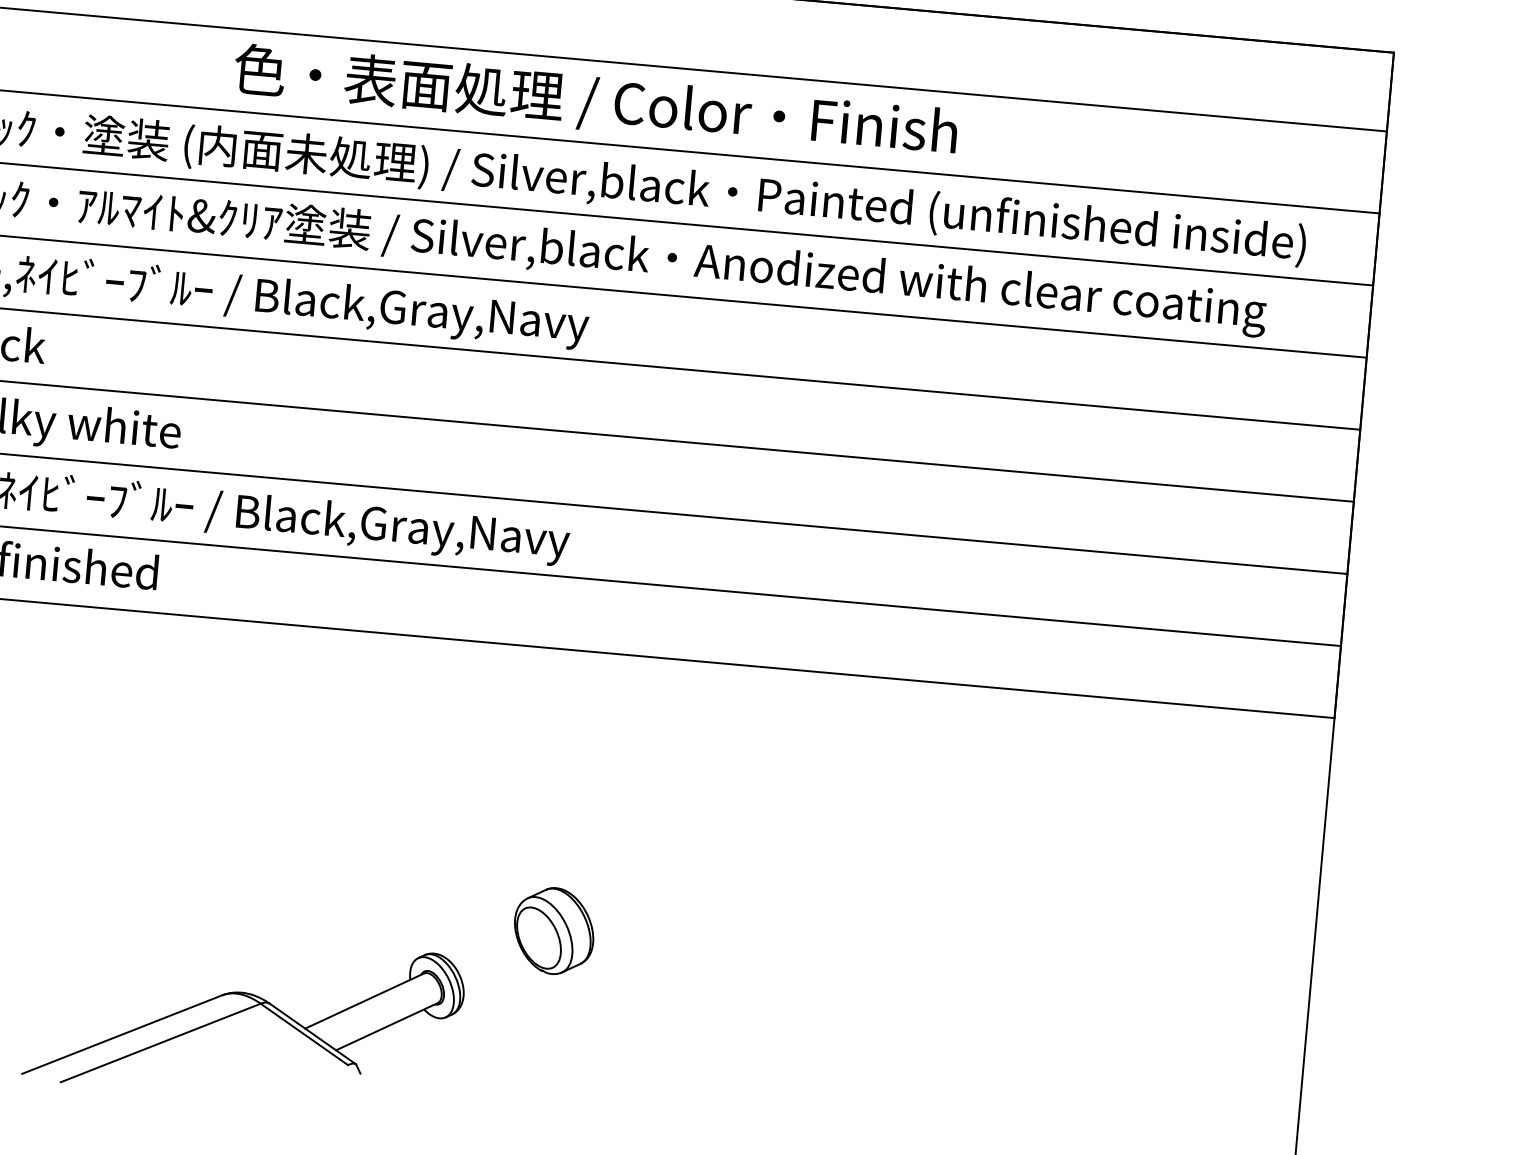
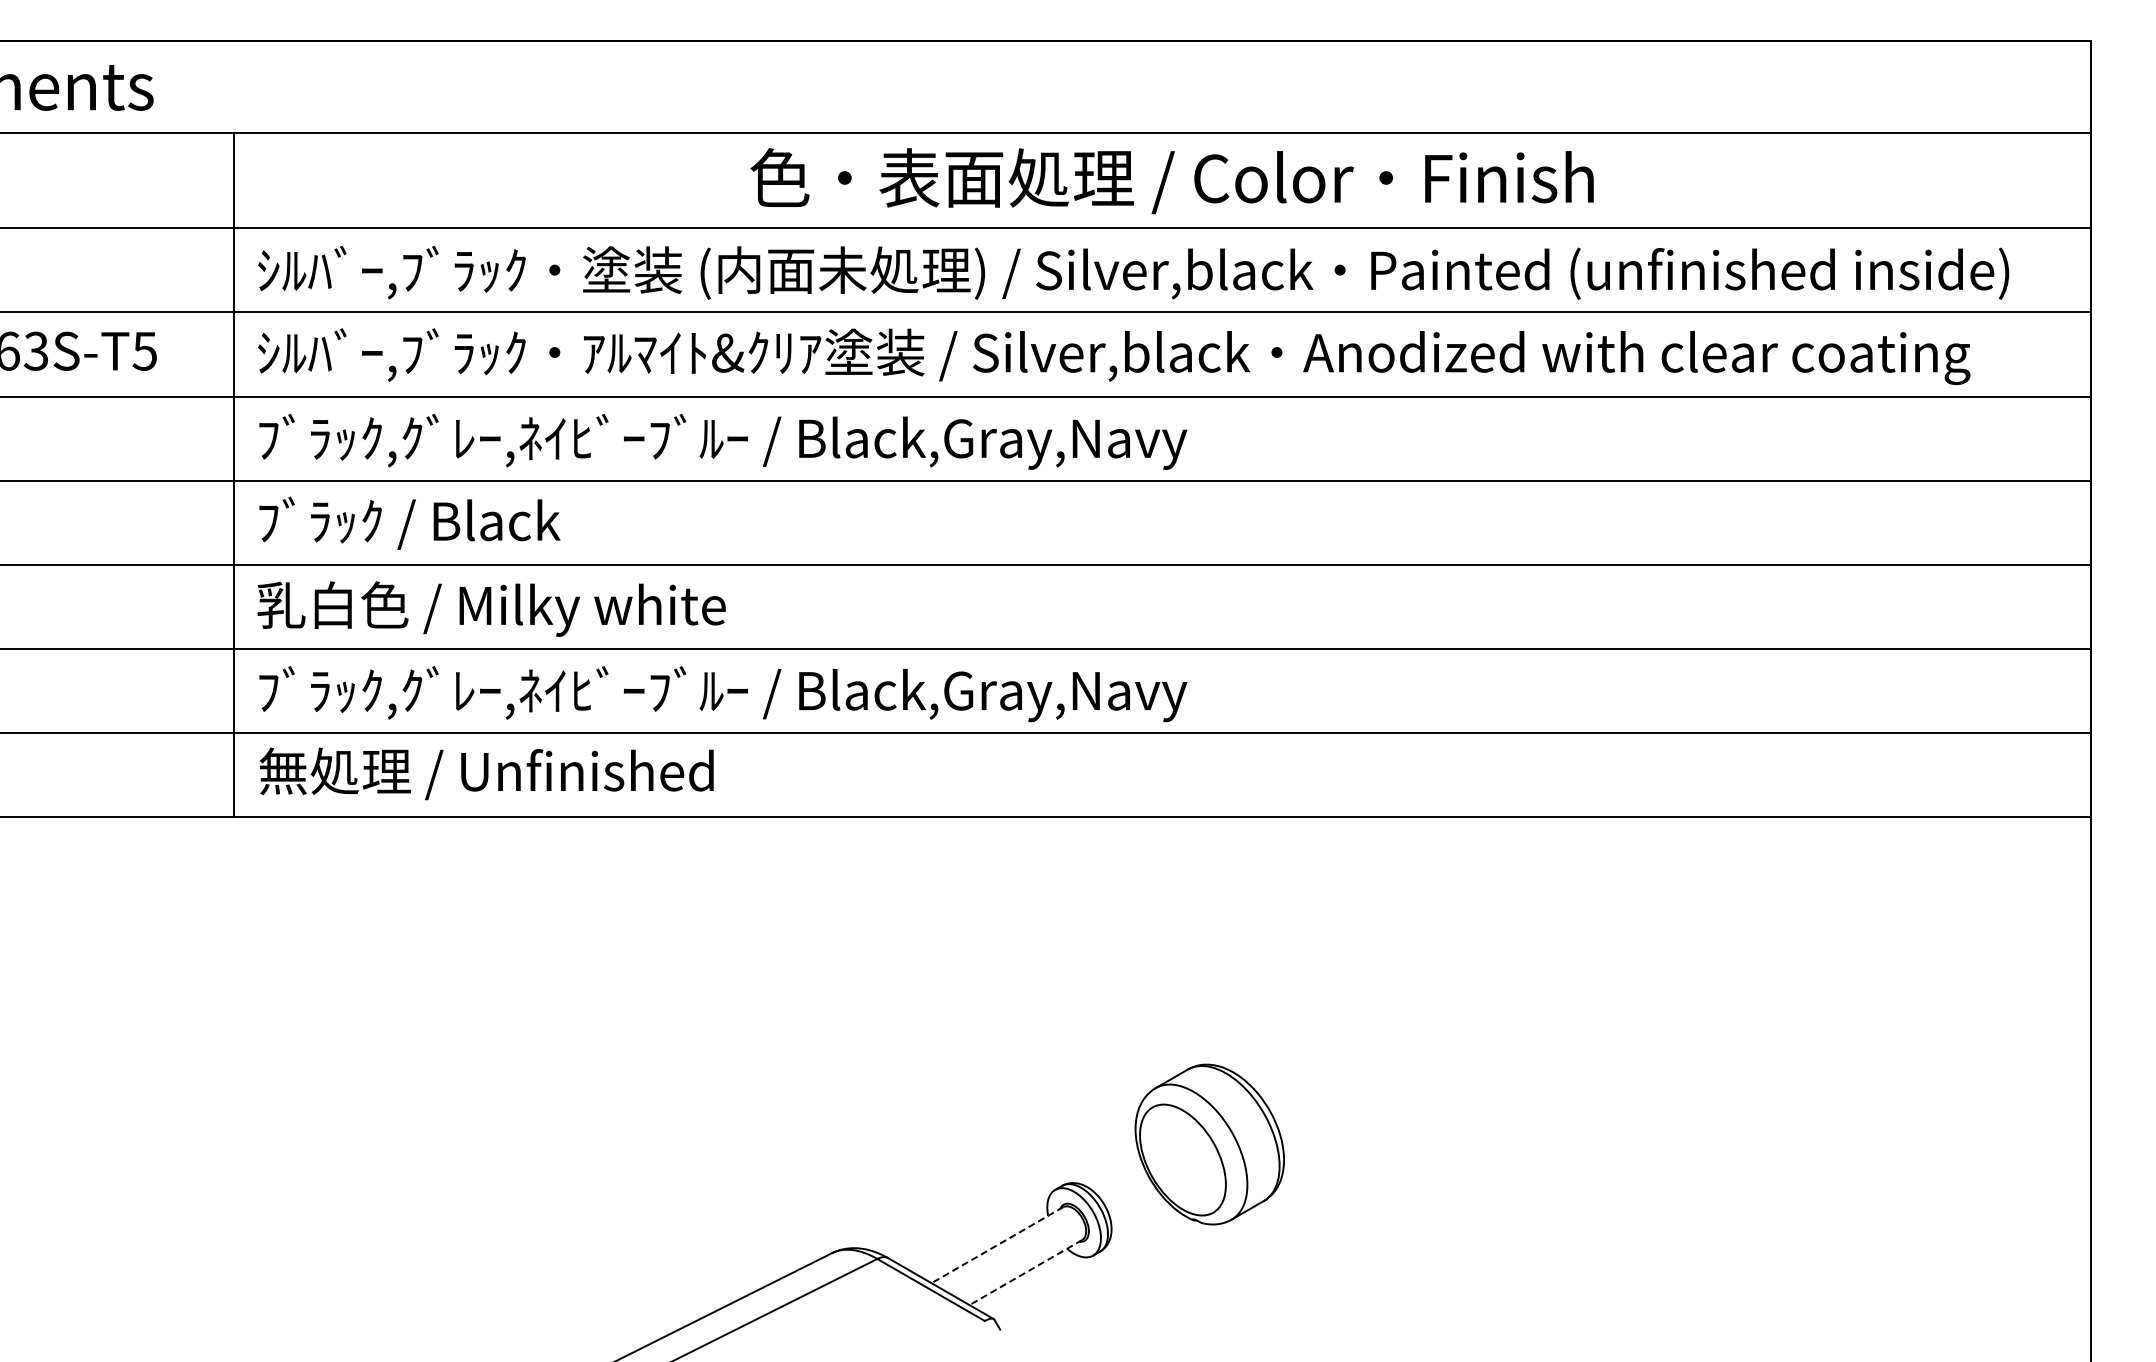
part: (553, 931) -> (1209, 1144), size x1.6
line: (364, 1001) -> (997, 1245), solid -> dashed
line: (386, 1026) -> (1025, 1272), solid -> dashed

